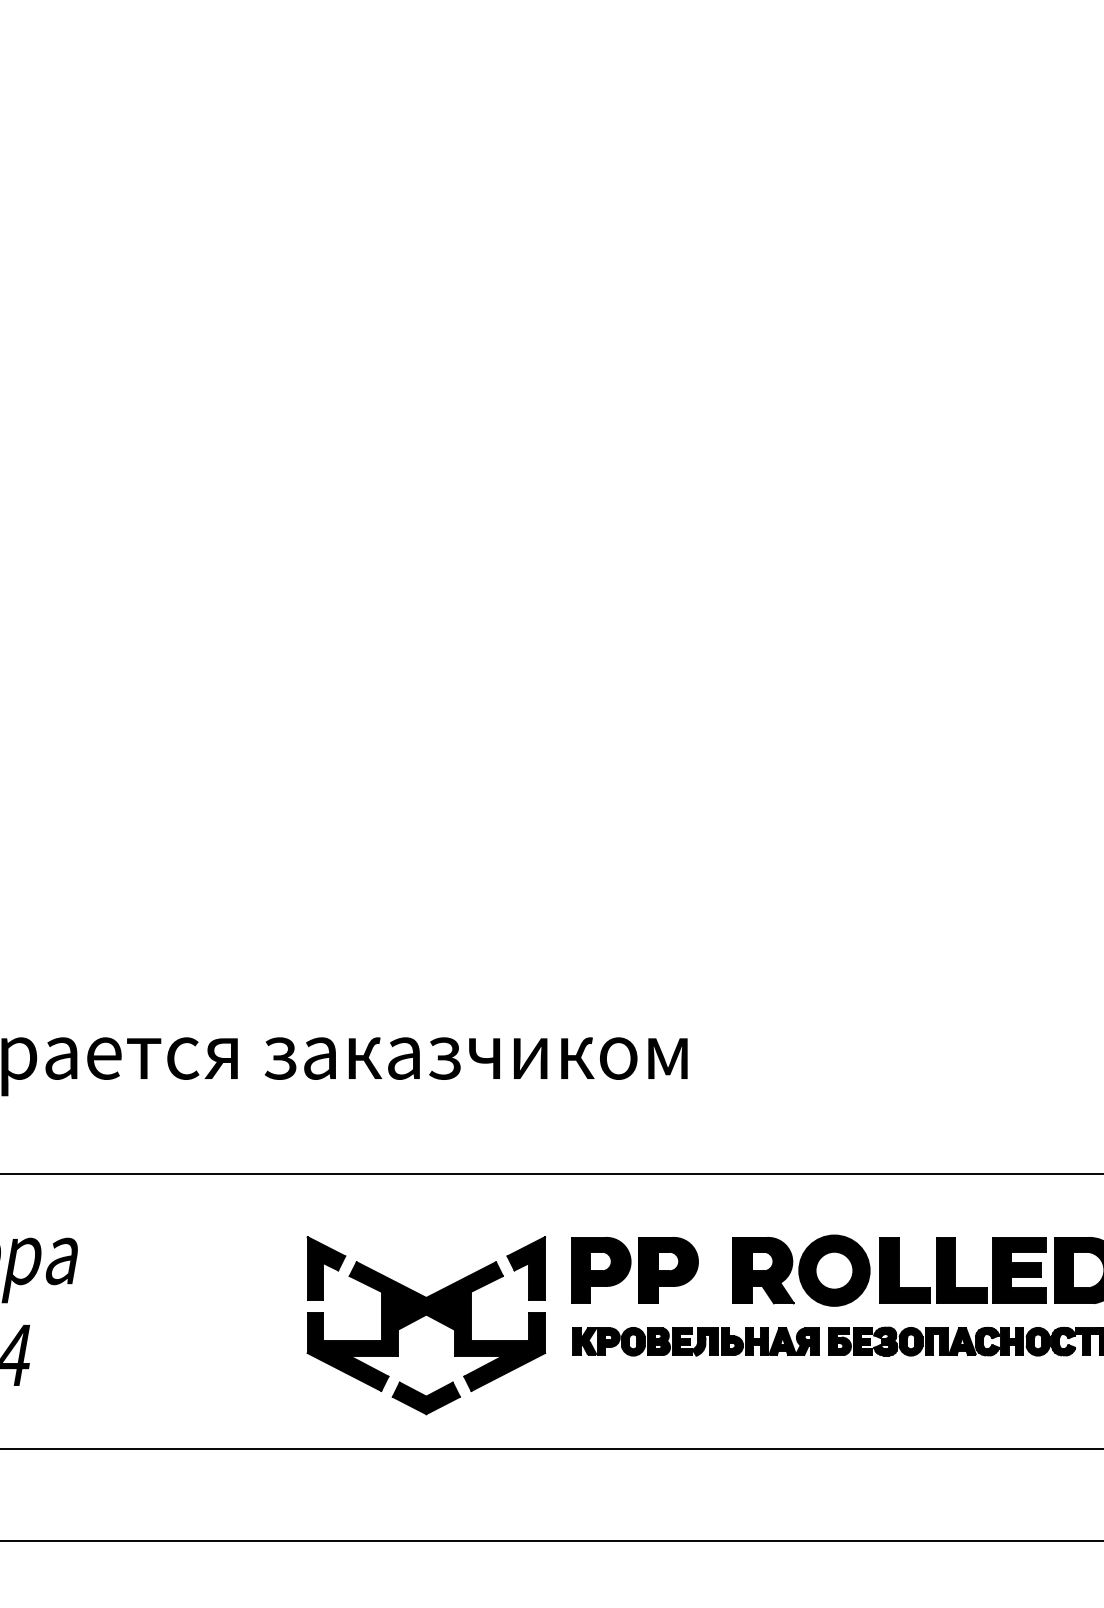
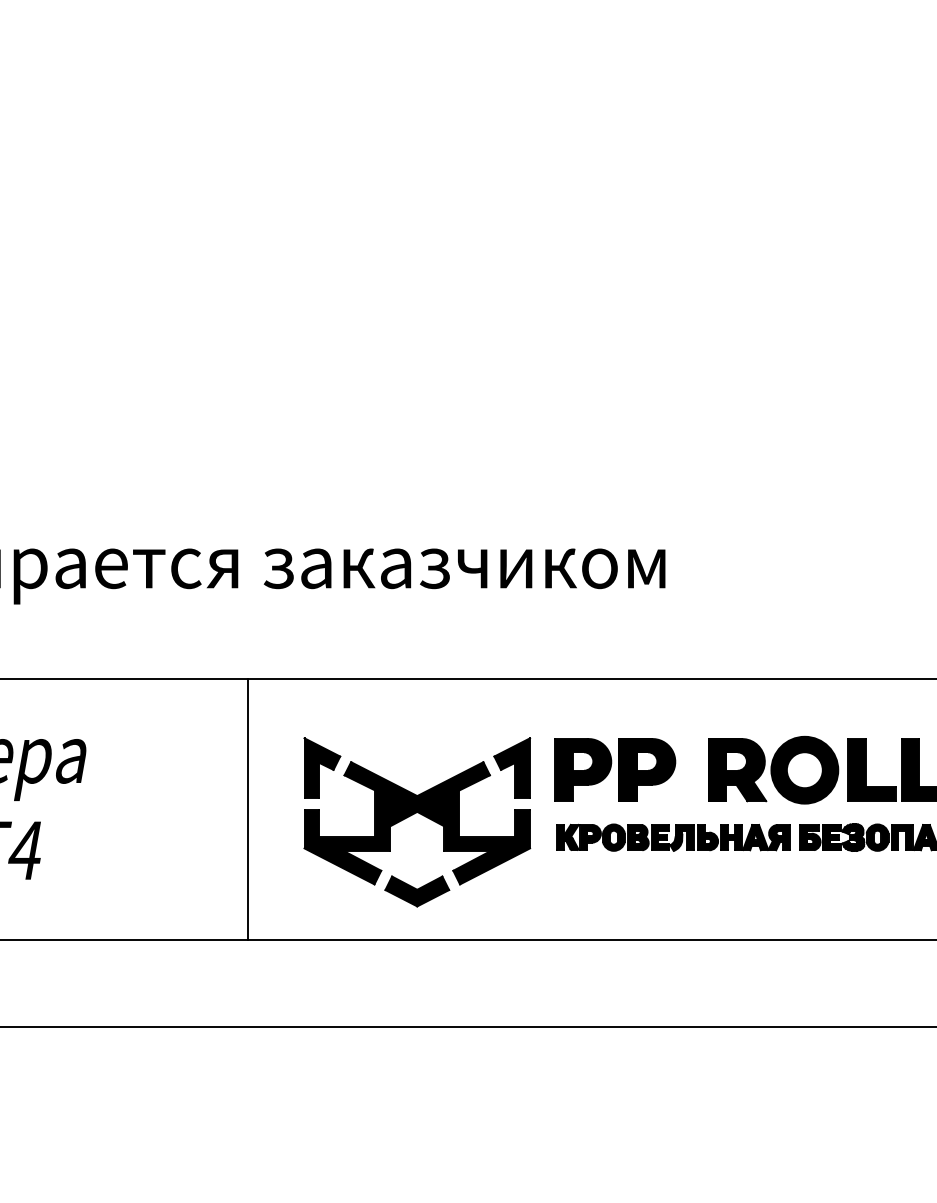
line: (247, 1311) -> (247, 808), added

